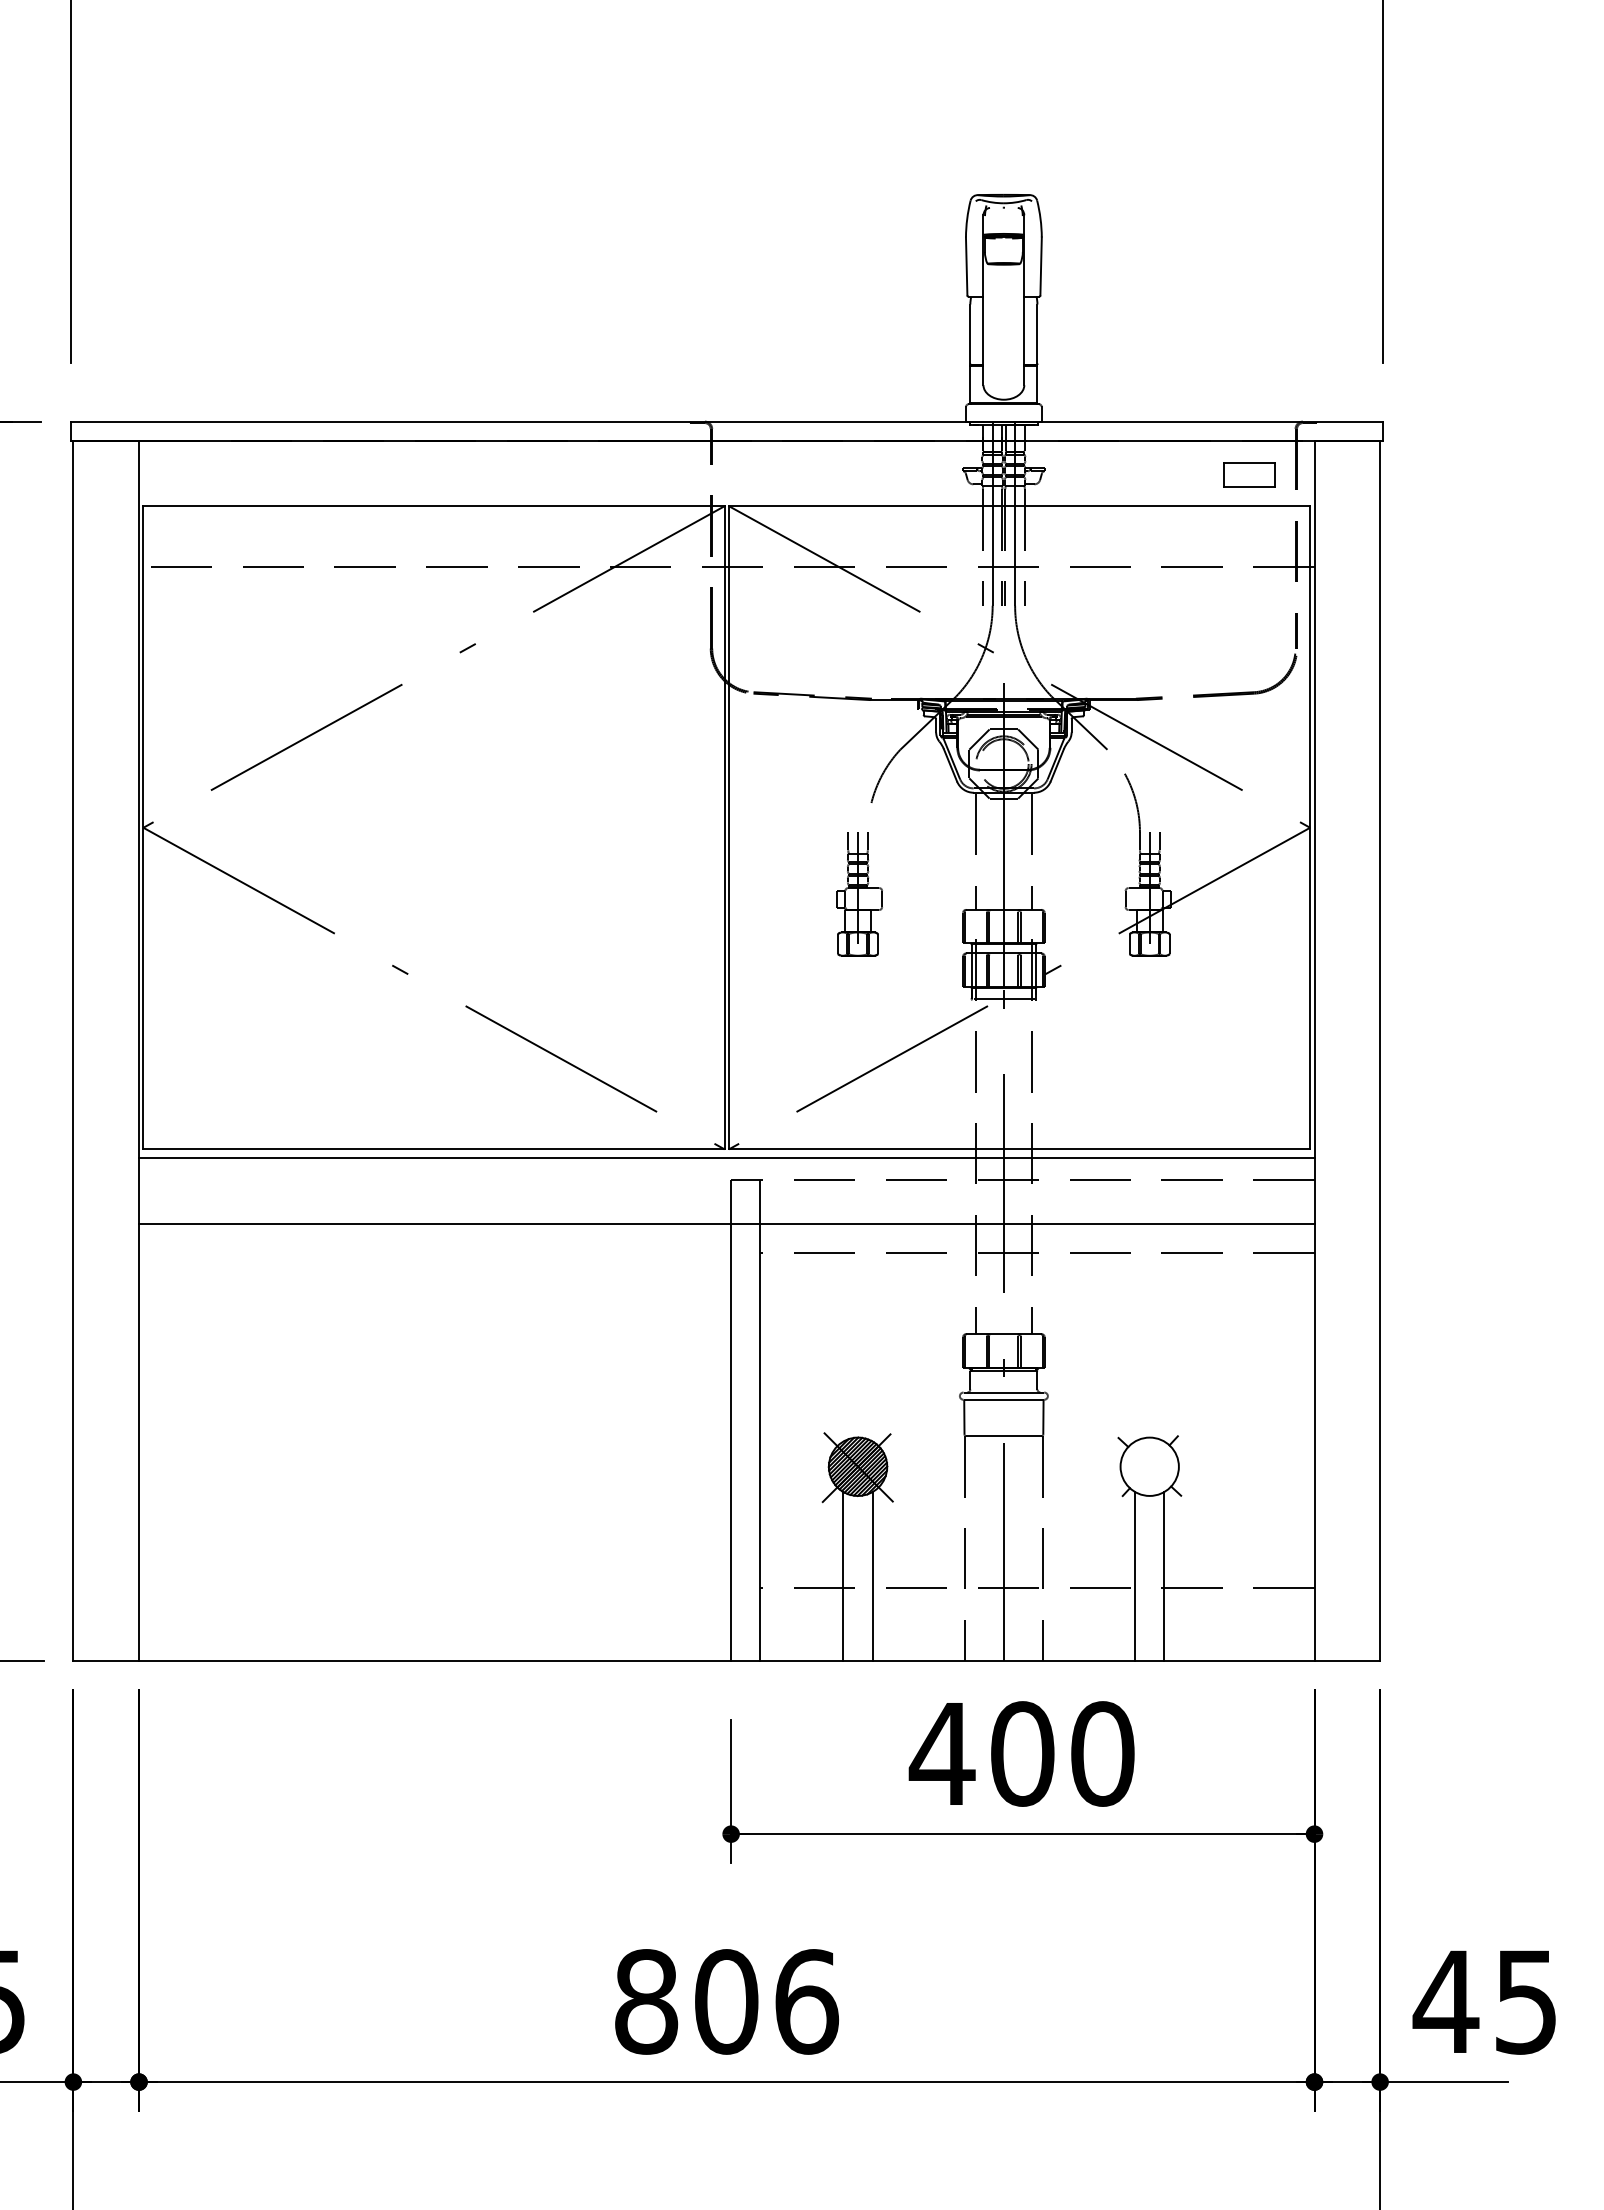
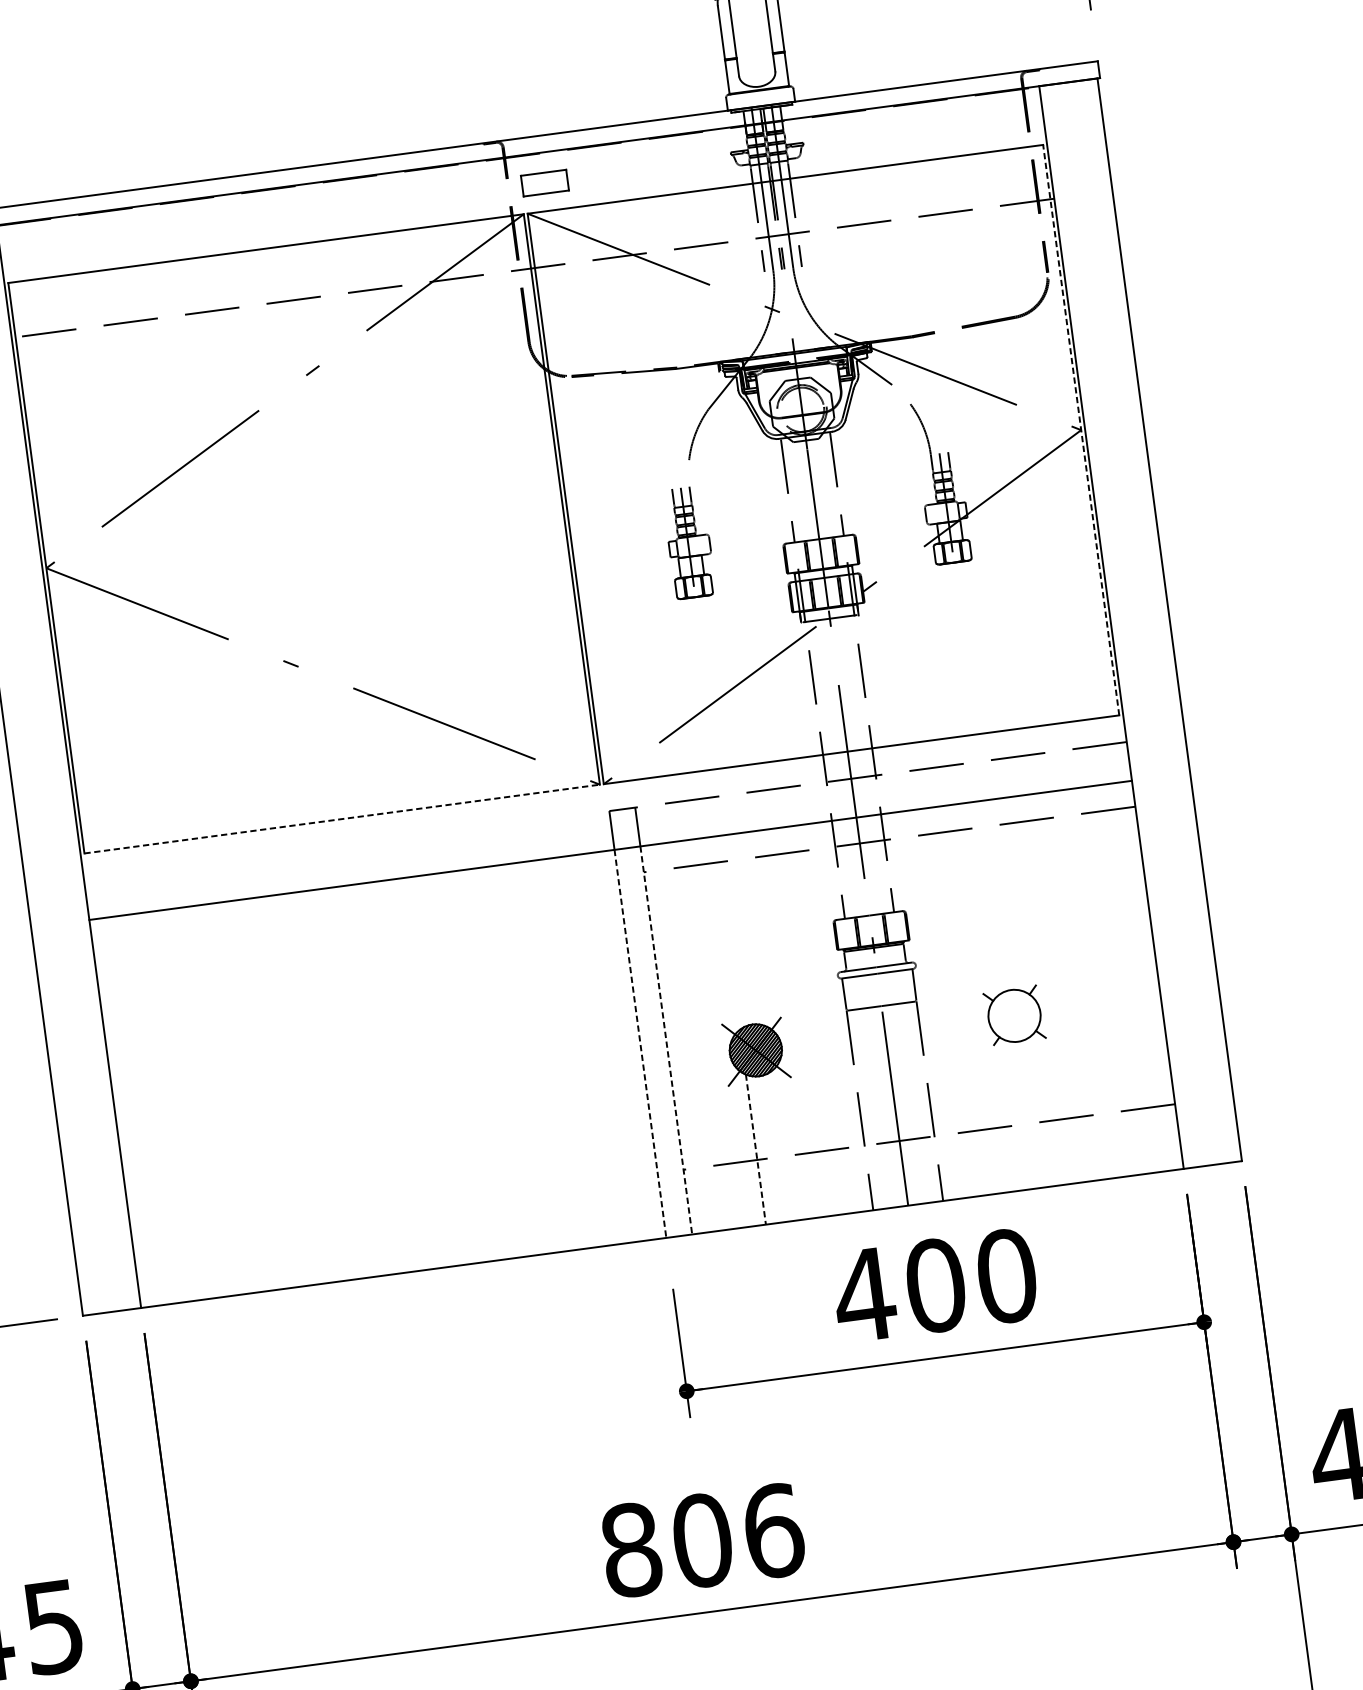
part: (1249, 474) -> (544, 182), moved
line: (1310, 827) -> (1081, 429), solid -> dashed
line: (434, 1149) -> (342, 819), solid -> dashed
line: (726, 1158) -> (602, 792), removed
line: (731, 1442) -> (640, 1043), solid -> dashed
line: (760, 1442) -> (666, 1040), solid -> dashed
line: (843, 1576) -> (755, 1149), solid -> dashed
line: (872, 1576) -> (781, 1146), removed
line: (1135, 1576) -> (1014, 1114), removed
line: (1164, 1576) -> (1040, 1111), removed

